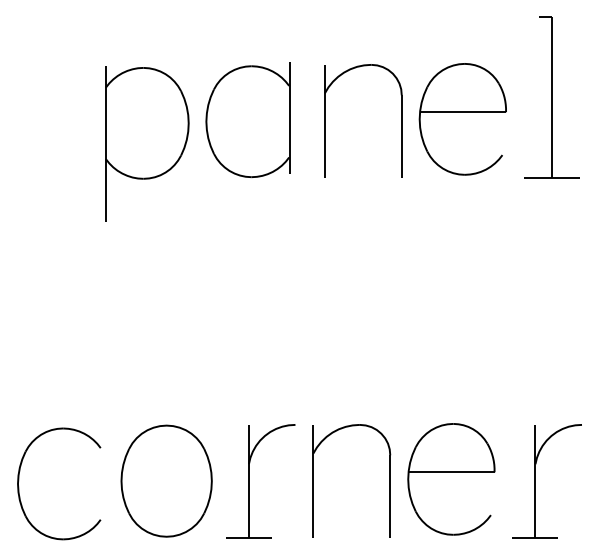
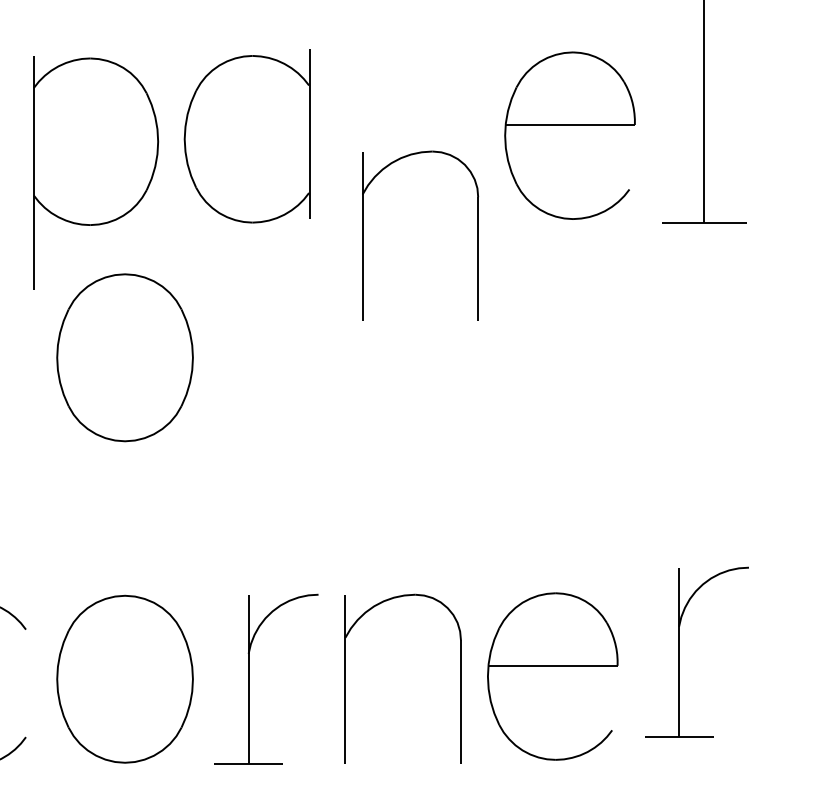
part: (325, 120) -> (363, 235), moved
part: (166, 266) -> (124, 356), added
part: (535, 481) -> (679, 652), moved

